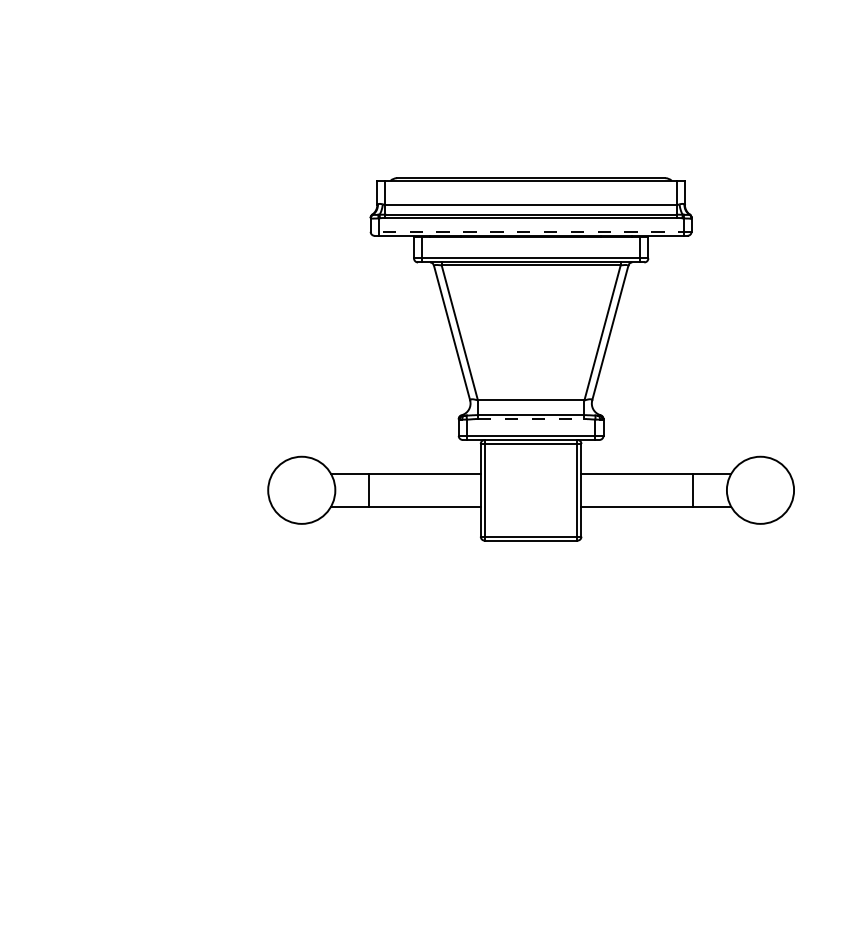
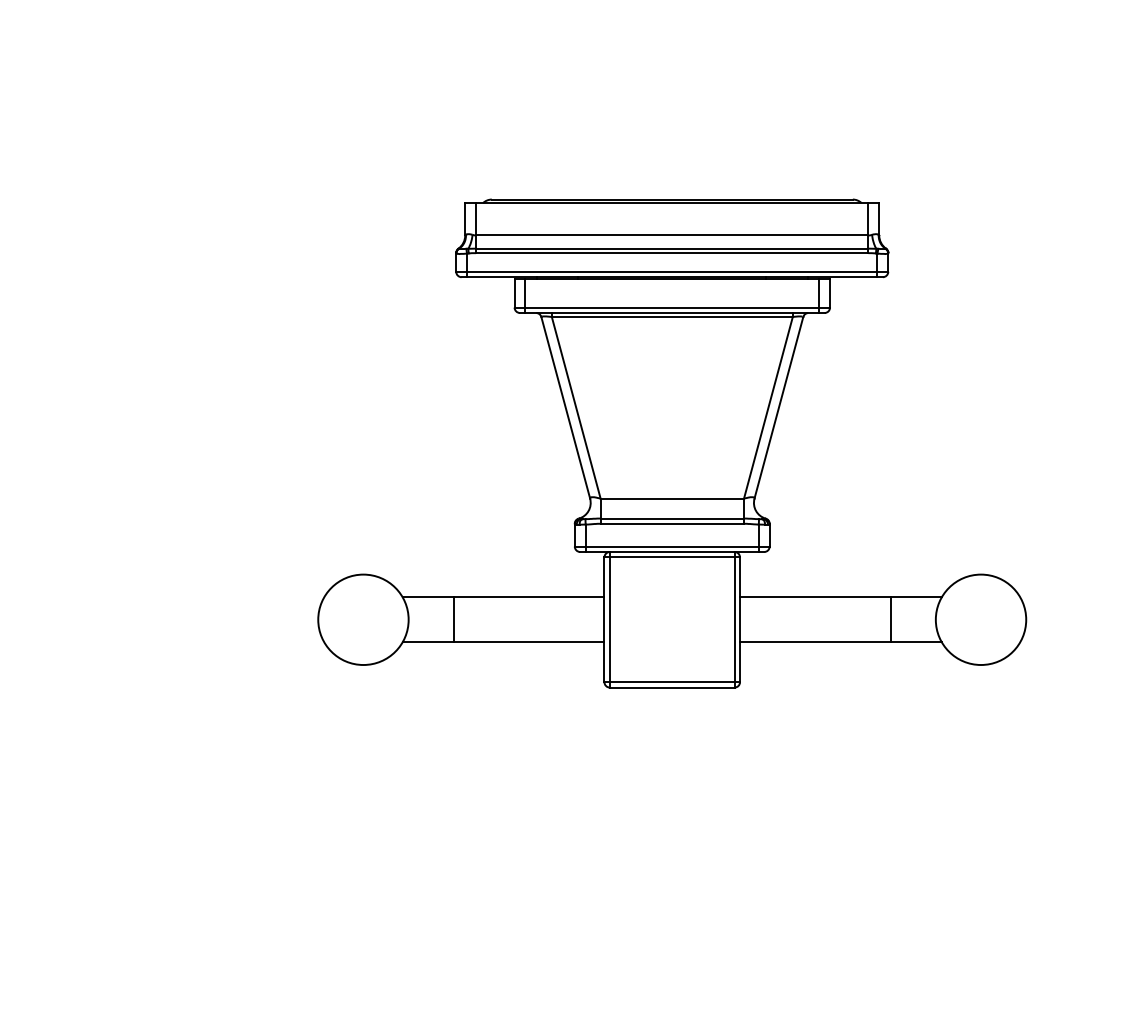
line: (530, 231) -> (671, 271), dashed -> solid
line: (531, 419) -> (672, 524), dashed -> solid

